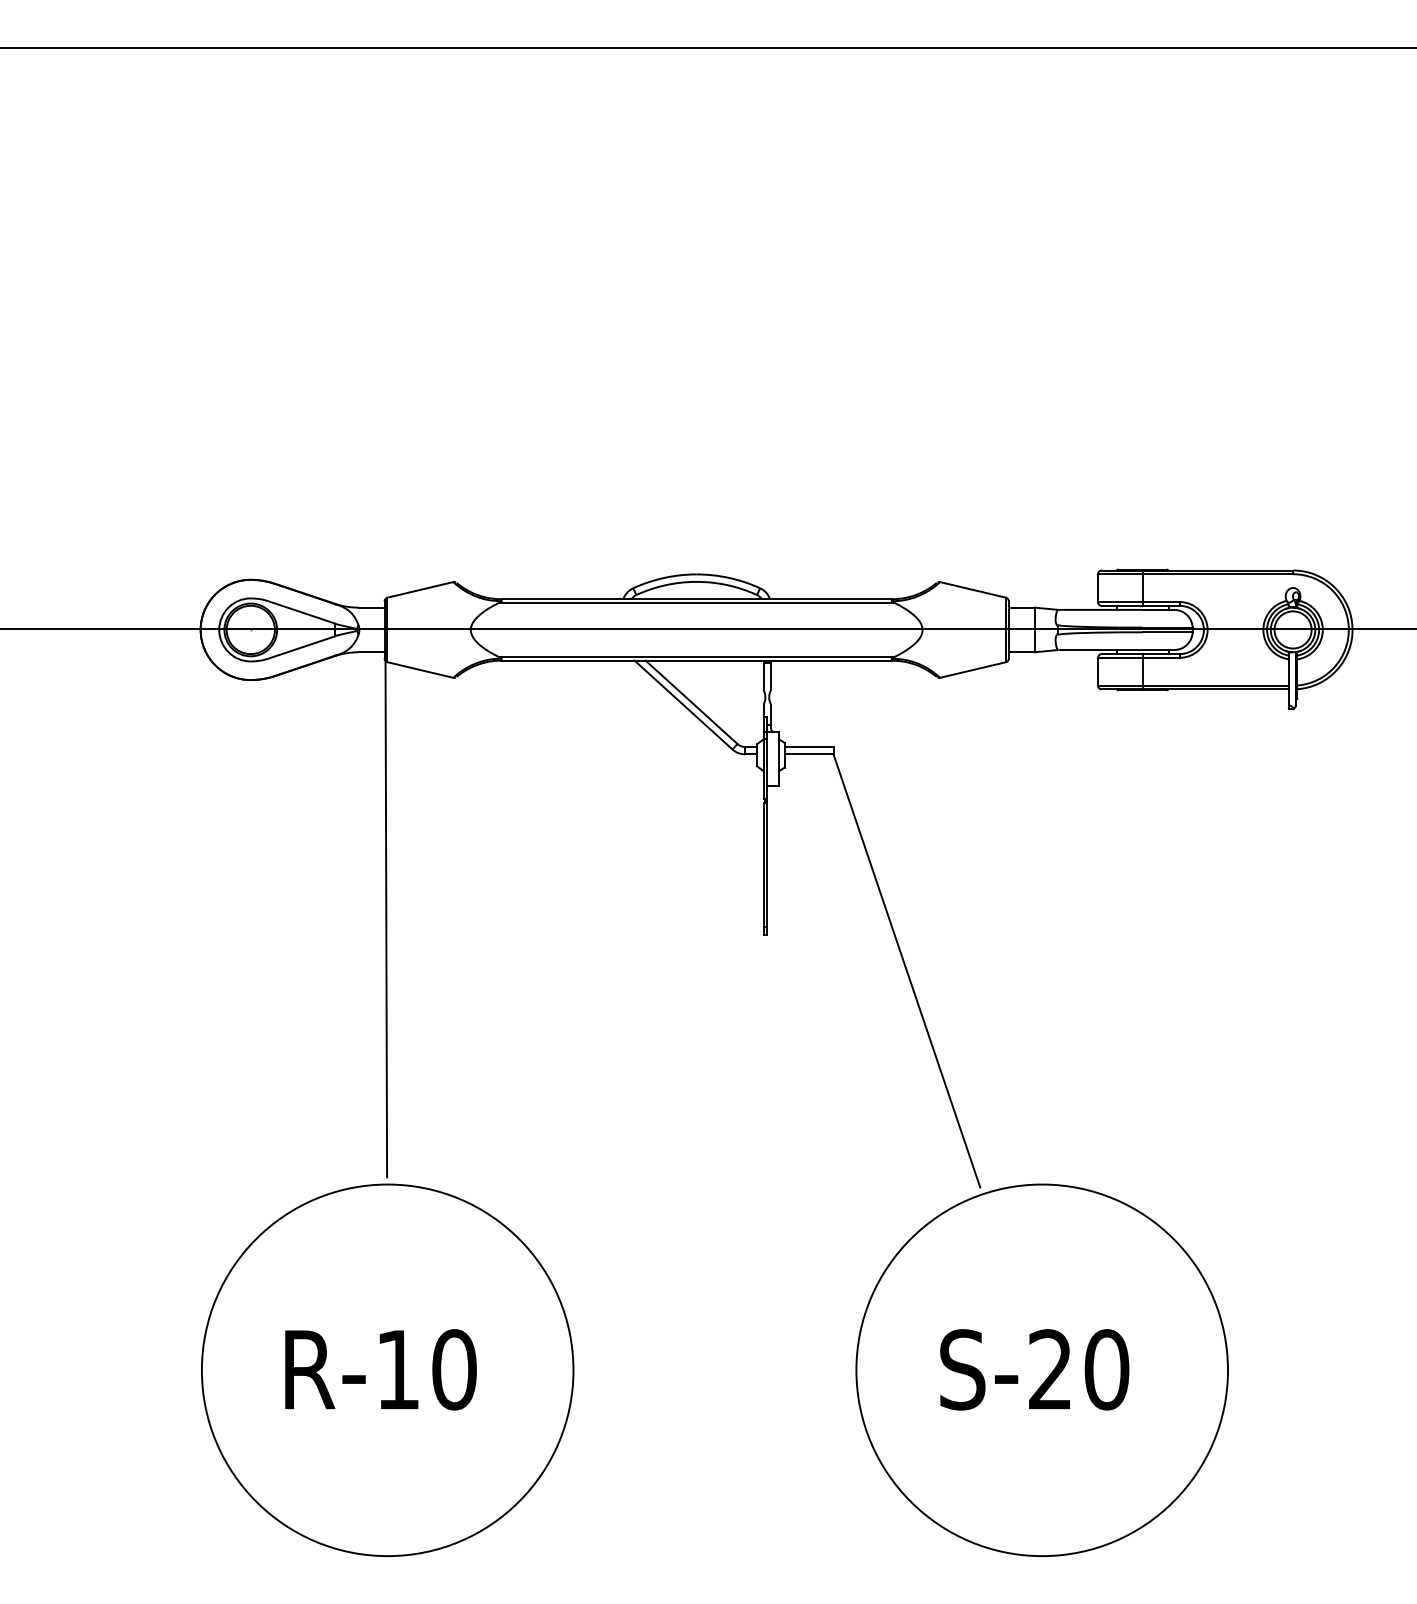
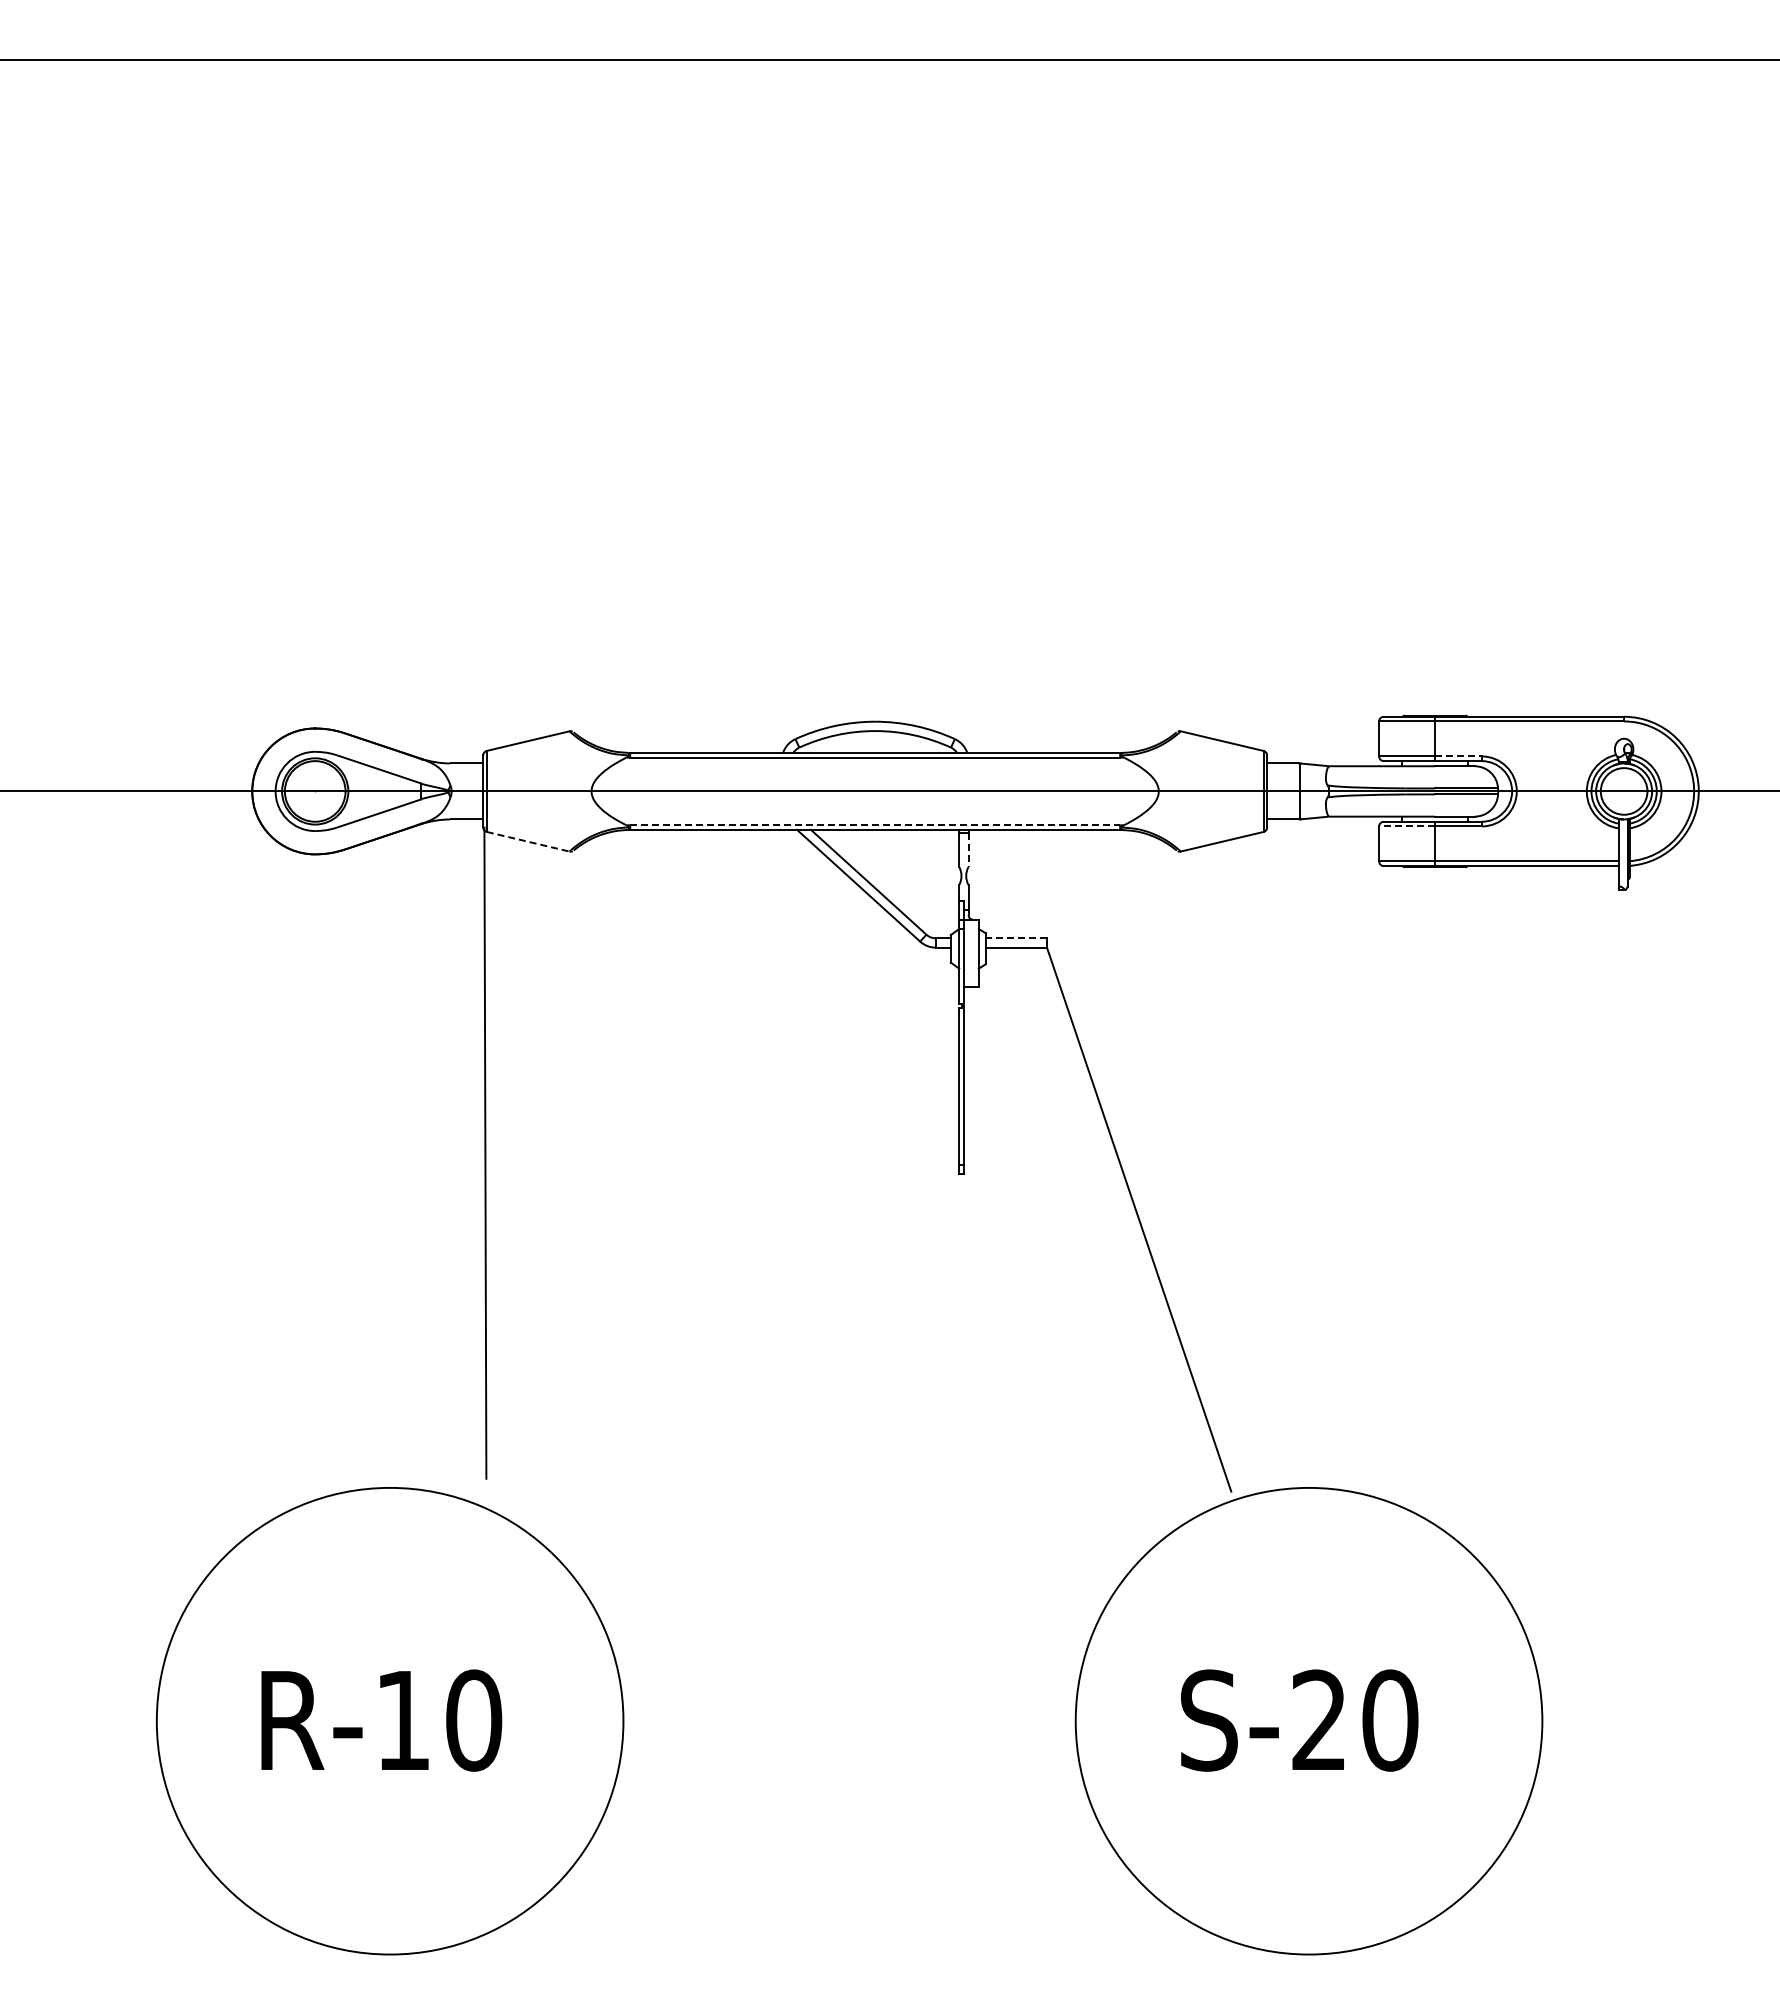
line: (1161, 602) -> (1458, 756), solid -> dashed
line: (696, 657) -> (875, 825), solid -> dashed
line: (1120, 657) -> (1407, 826), solid -> dashed
line: (420, 669) -> (528, 841), solid -> dashed
line: (771, 676) -> (968, 850), solid -> dashed
line: (809, 747) -> (1016, 938), solid -> dashed
part: (387, 1370) -> (389, 1721), moved

